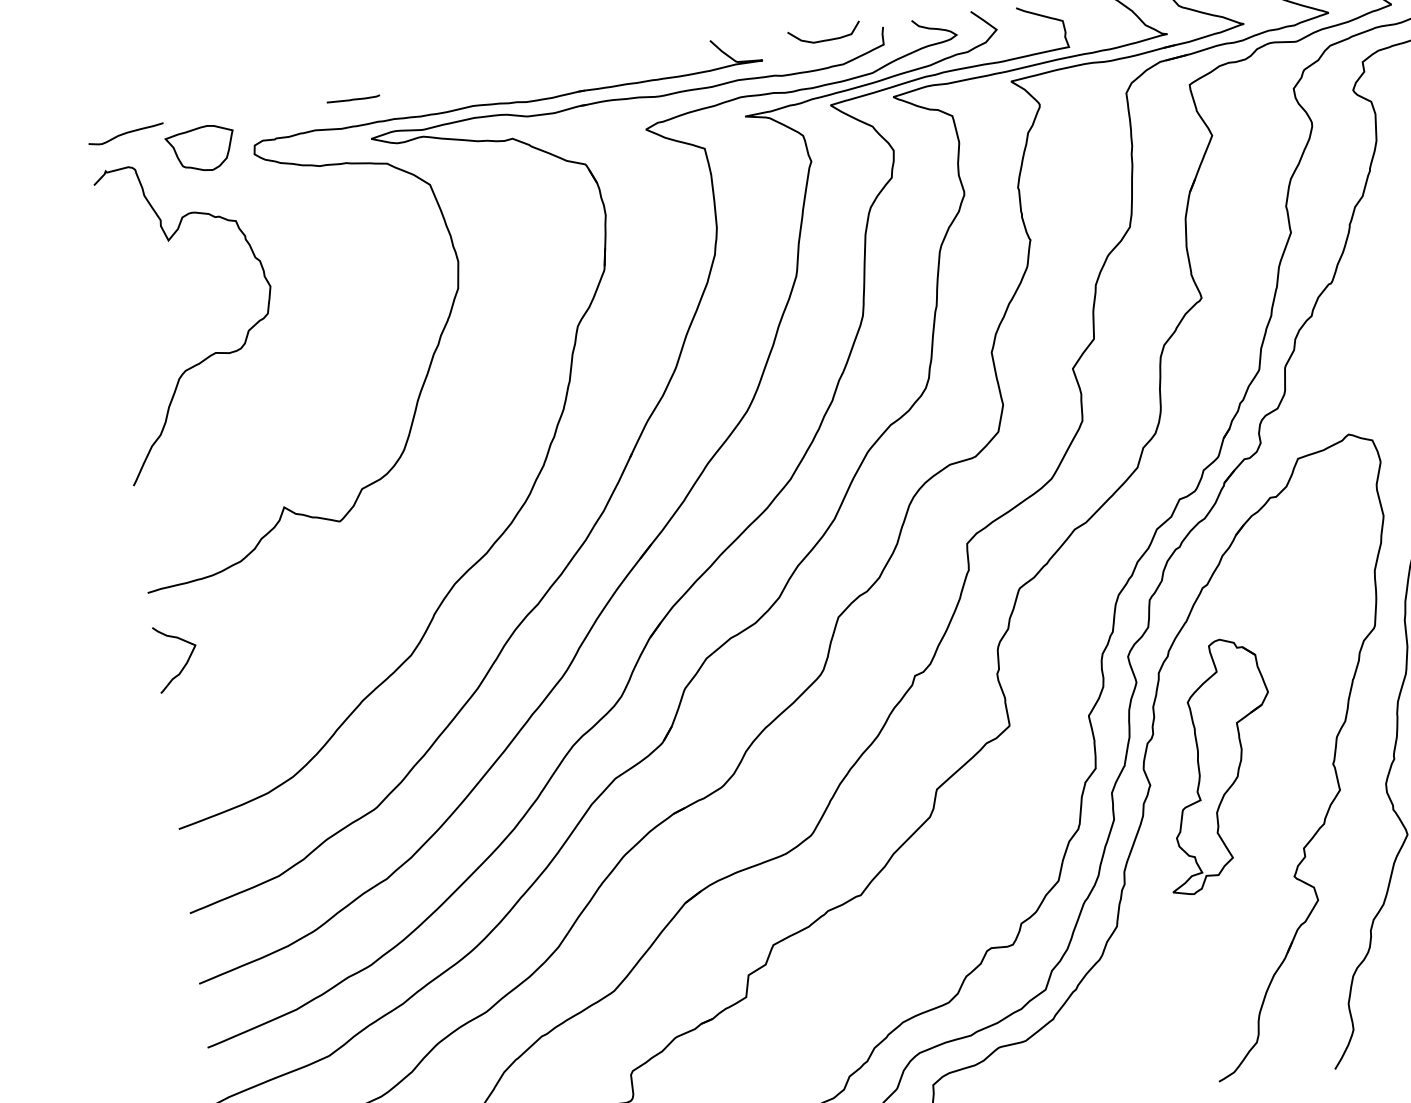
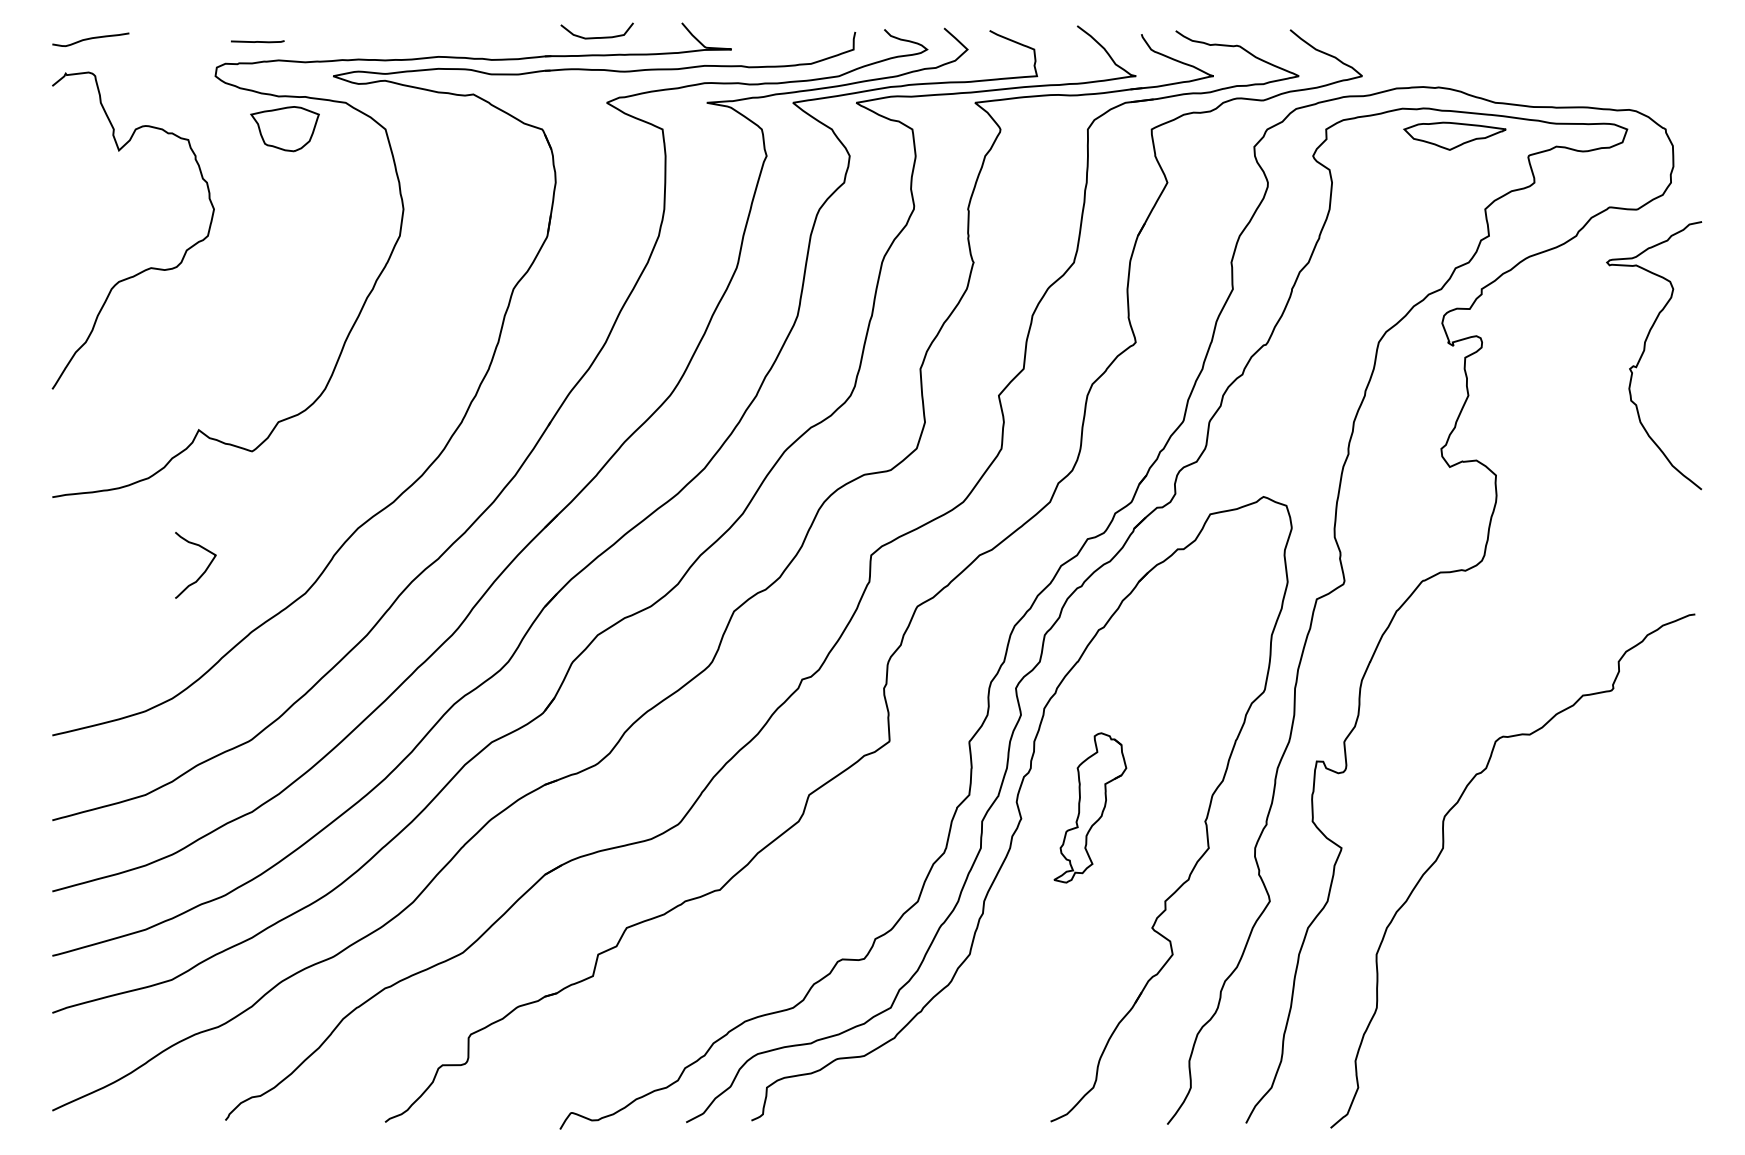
curve: (824, 40) -> (596, 37), moved
curve: (353, 99) -> (257, 41), moved
part: (200, 149) -> (284, 129), moved
curve: (186, 661) -> (204, 570), moved
part: (1217, 765) -> (1090, 807), size x0.6

